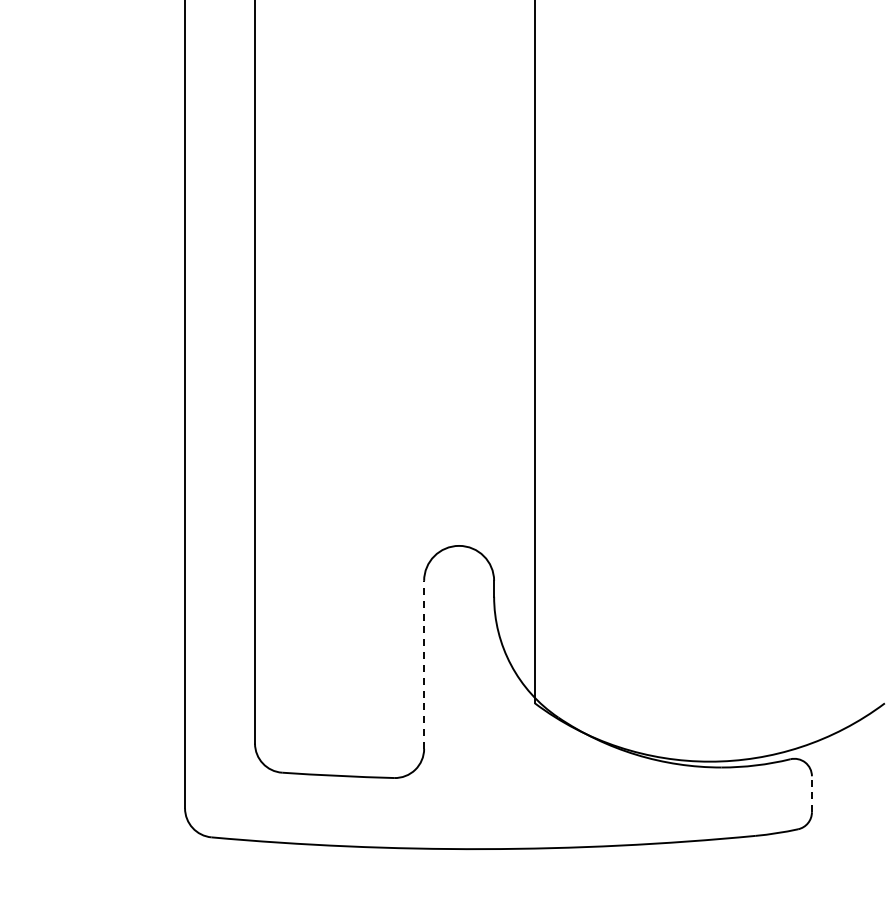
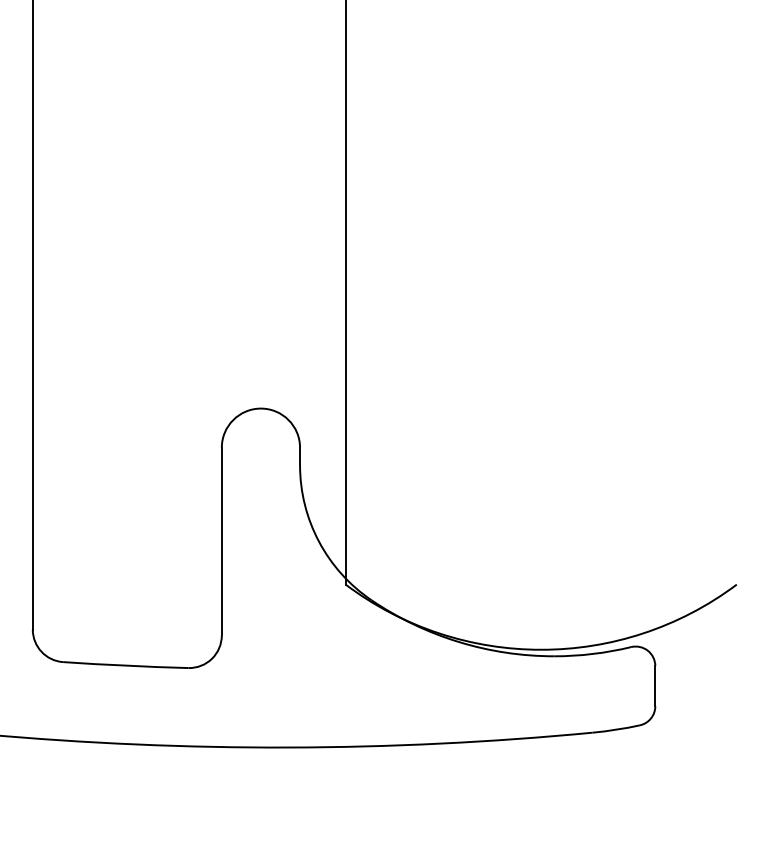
line: (424, 664) -> (222, 541), dashed -> solid
line: (811, 794) -> (654, 686), dashed -> solid

